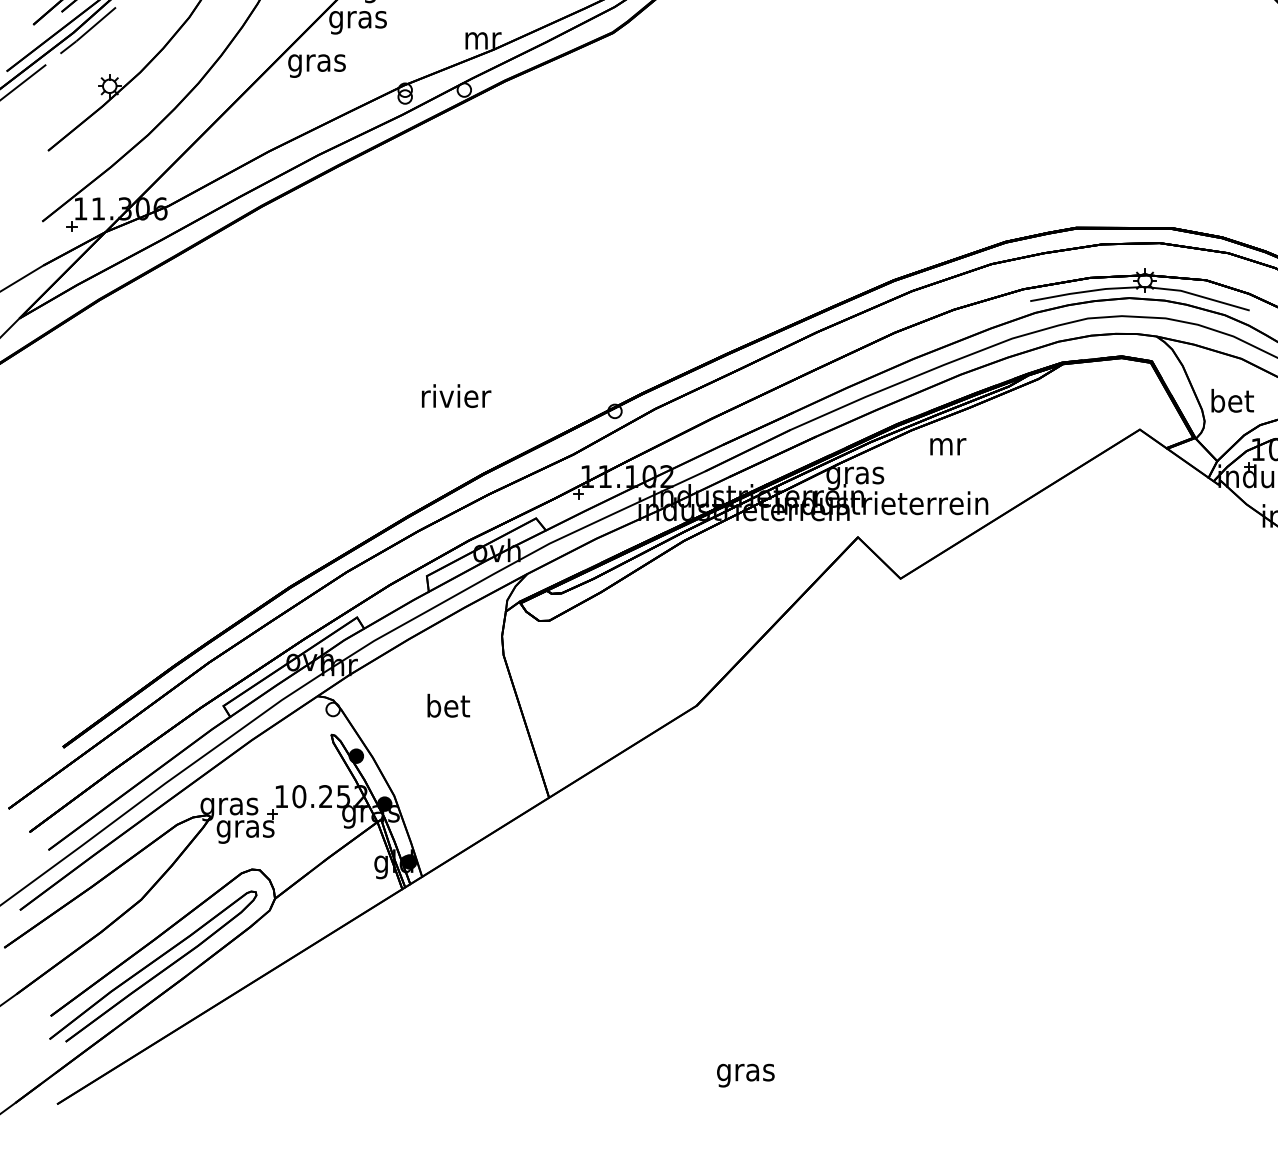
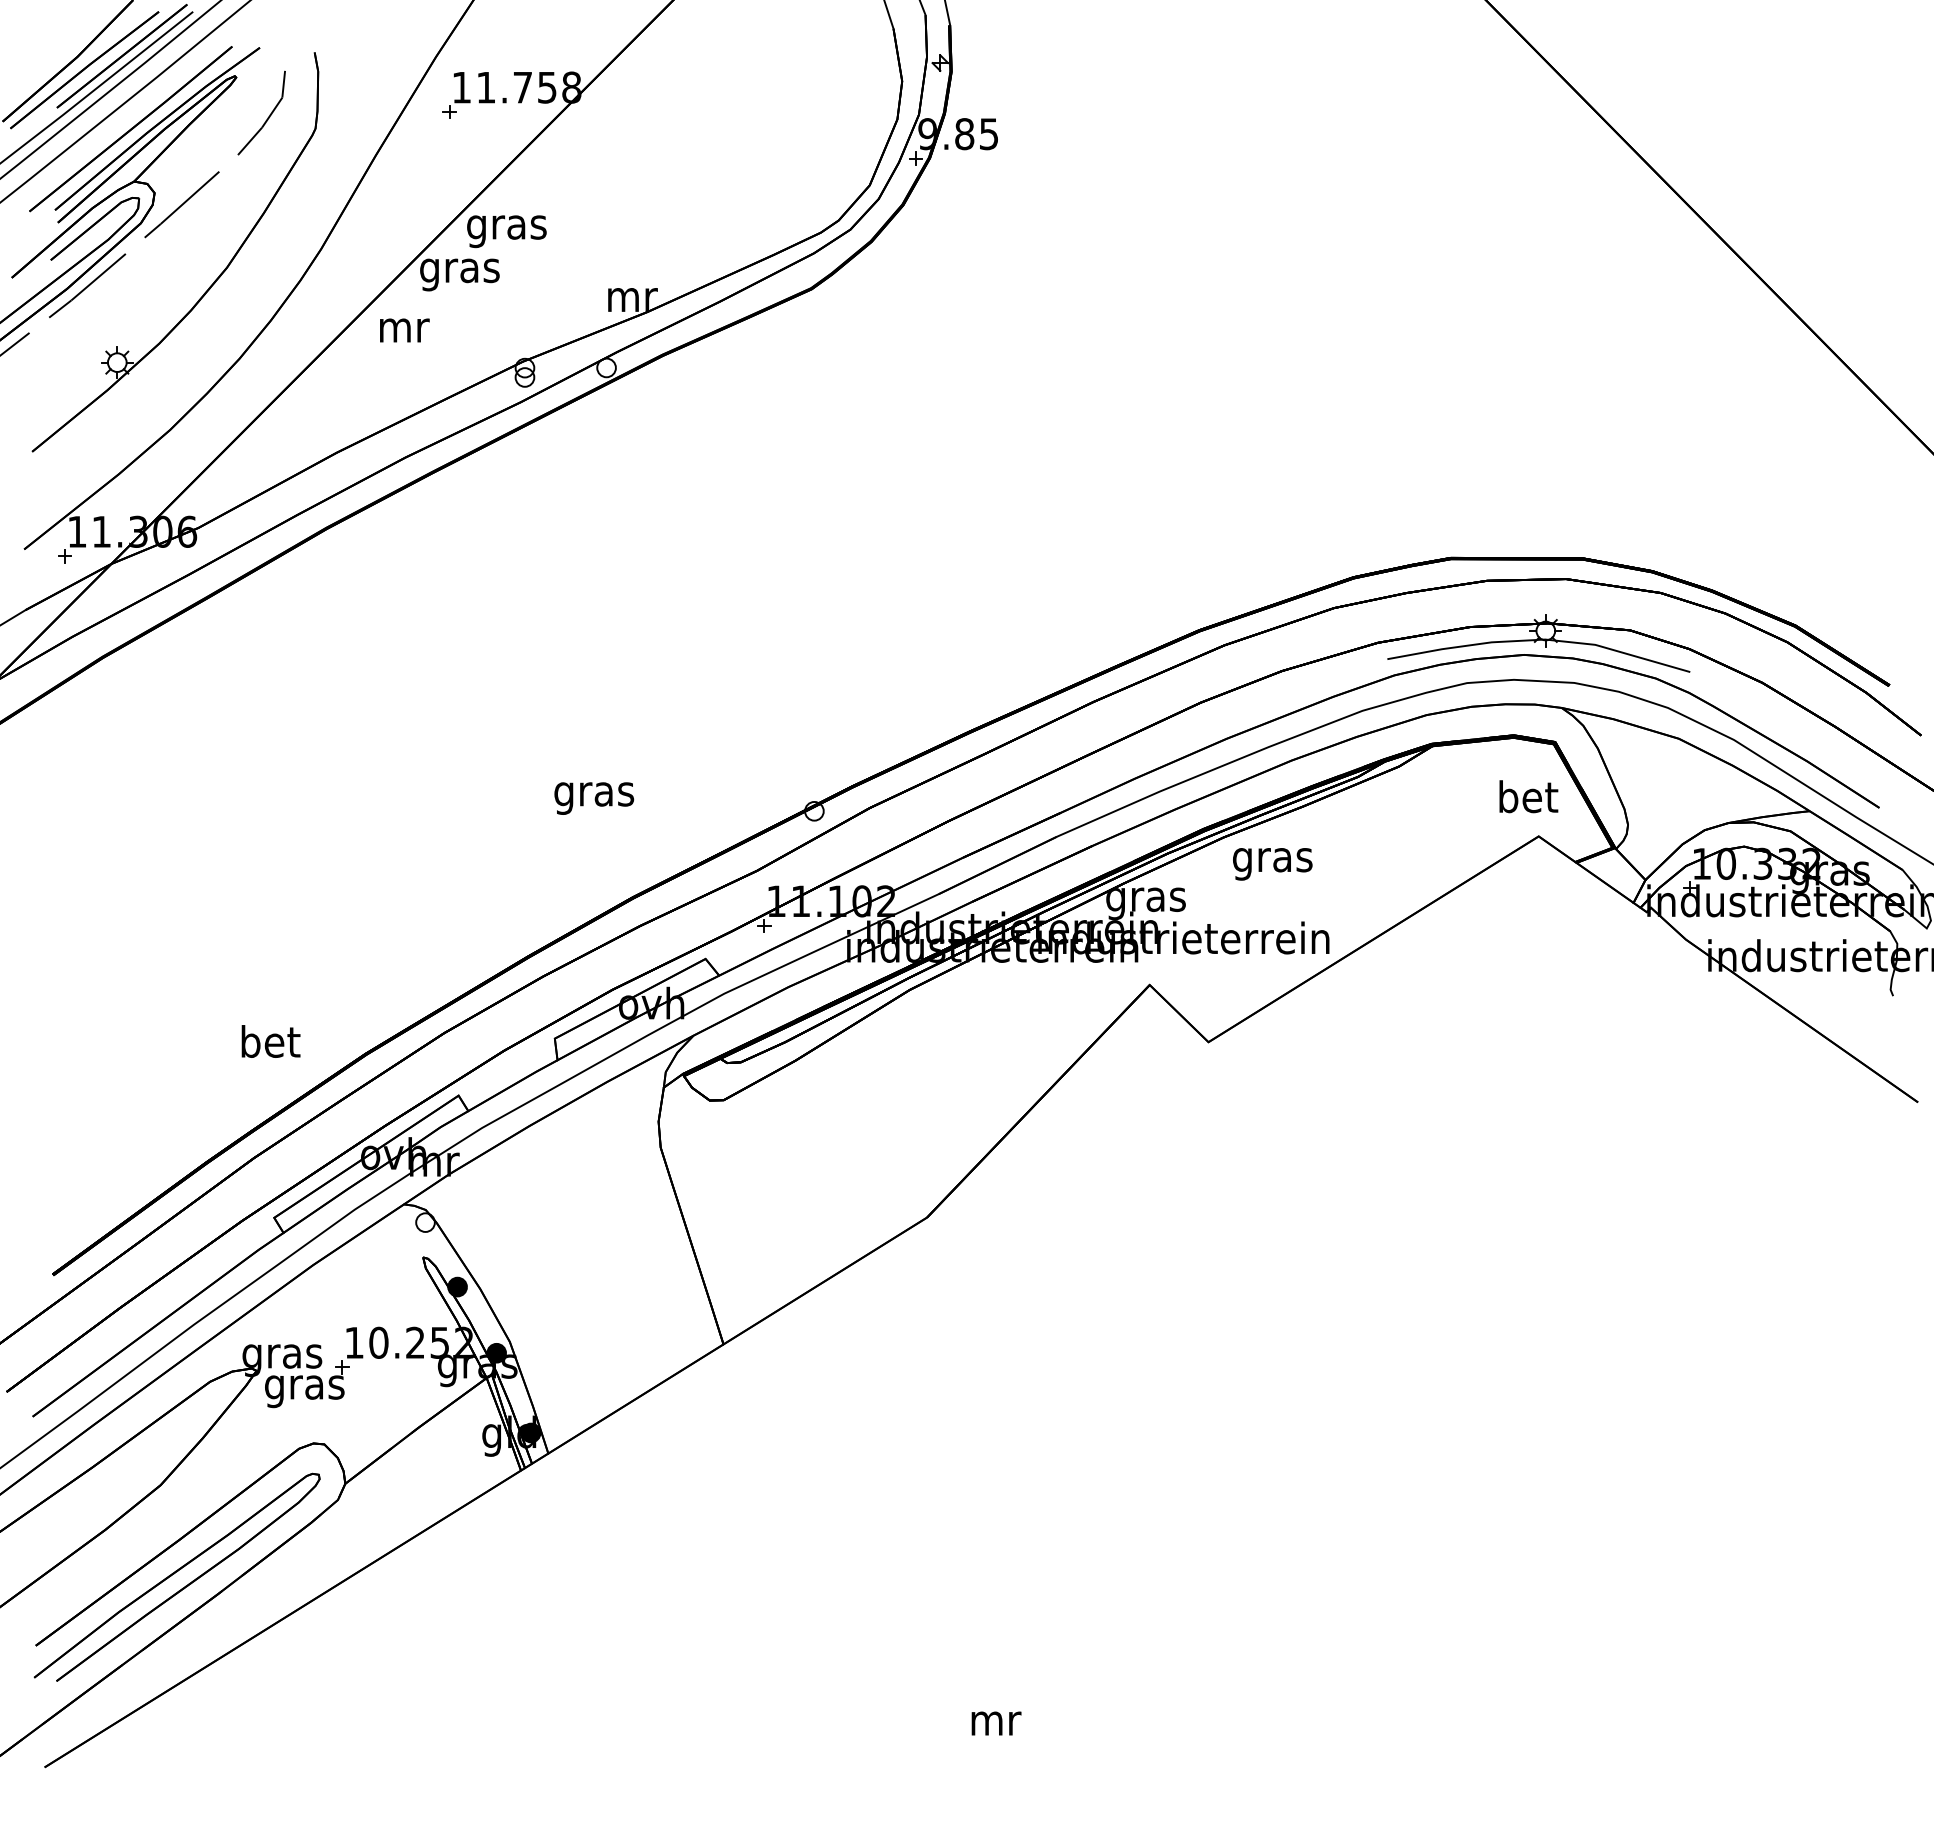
text: (317, 65) -> (403, 334), gras -> mr
text: (456, 398) -> (595, 793), rivier -> gras
text: (1232, 400) -> (1528, 796), moved
text: (946, 449) -> (1272, 864), mr -> gras
text: (448, 705) -> (270, 1041), moved
text: (745, 1075) -> (994, 1727), gras -> mr

